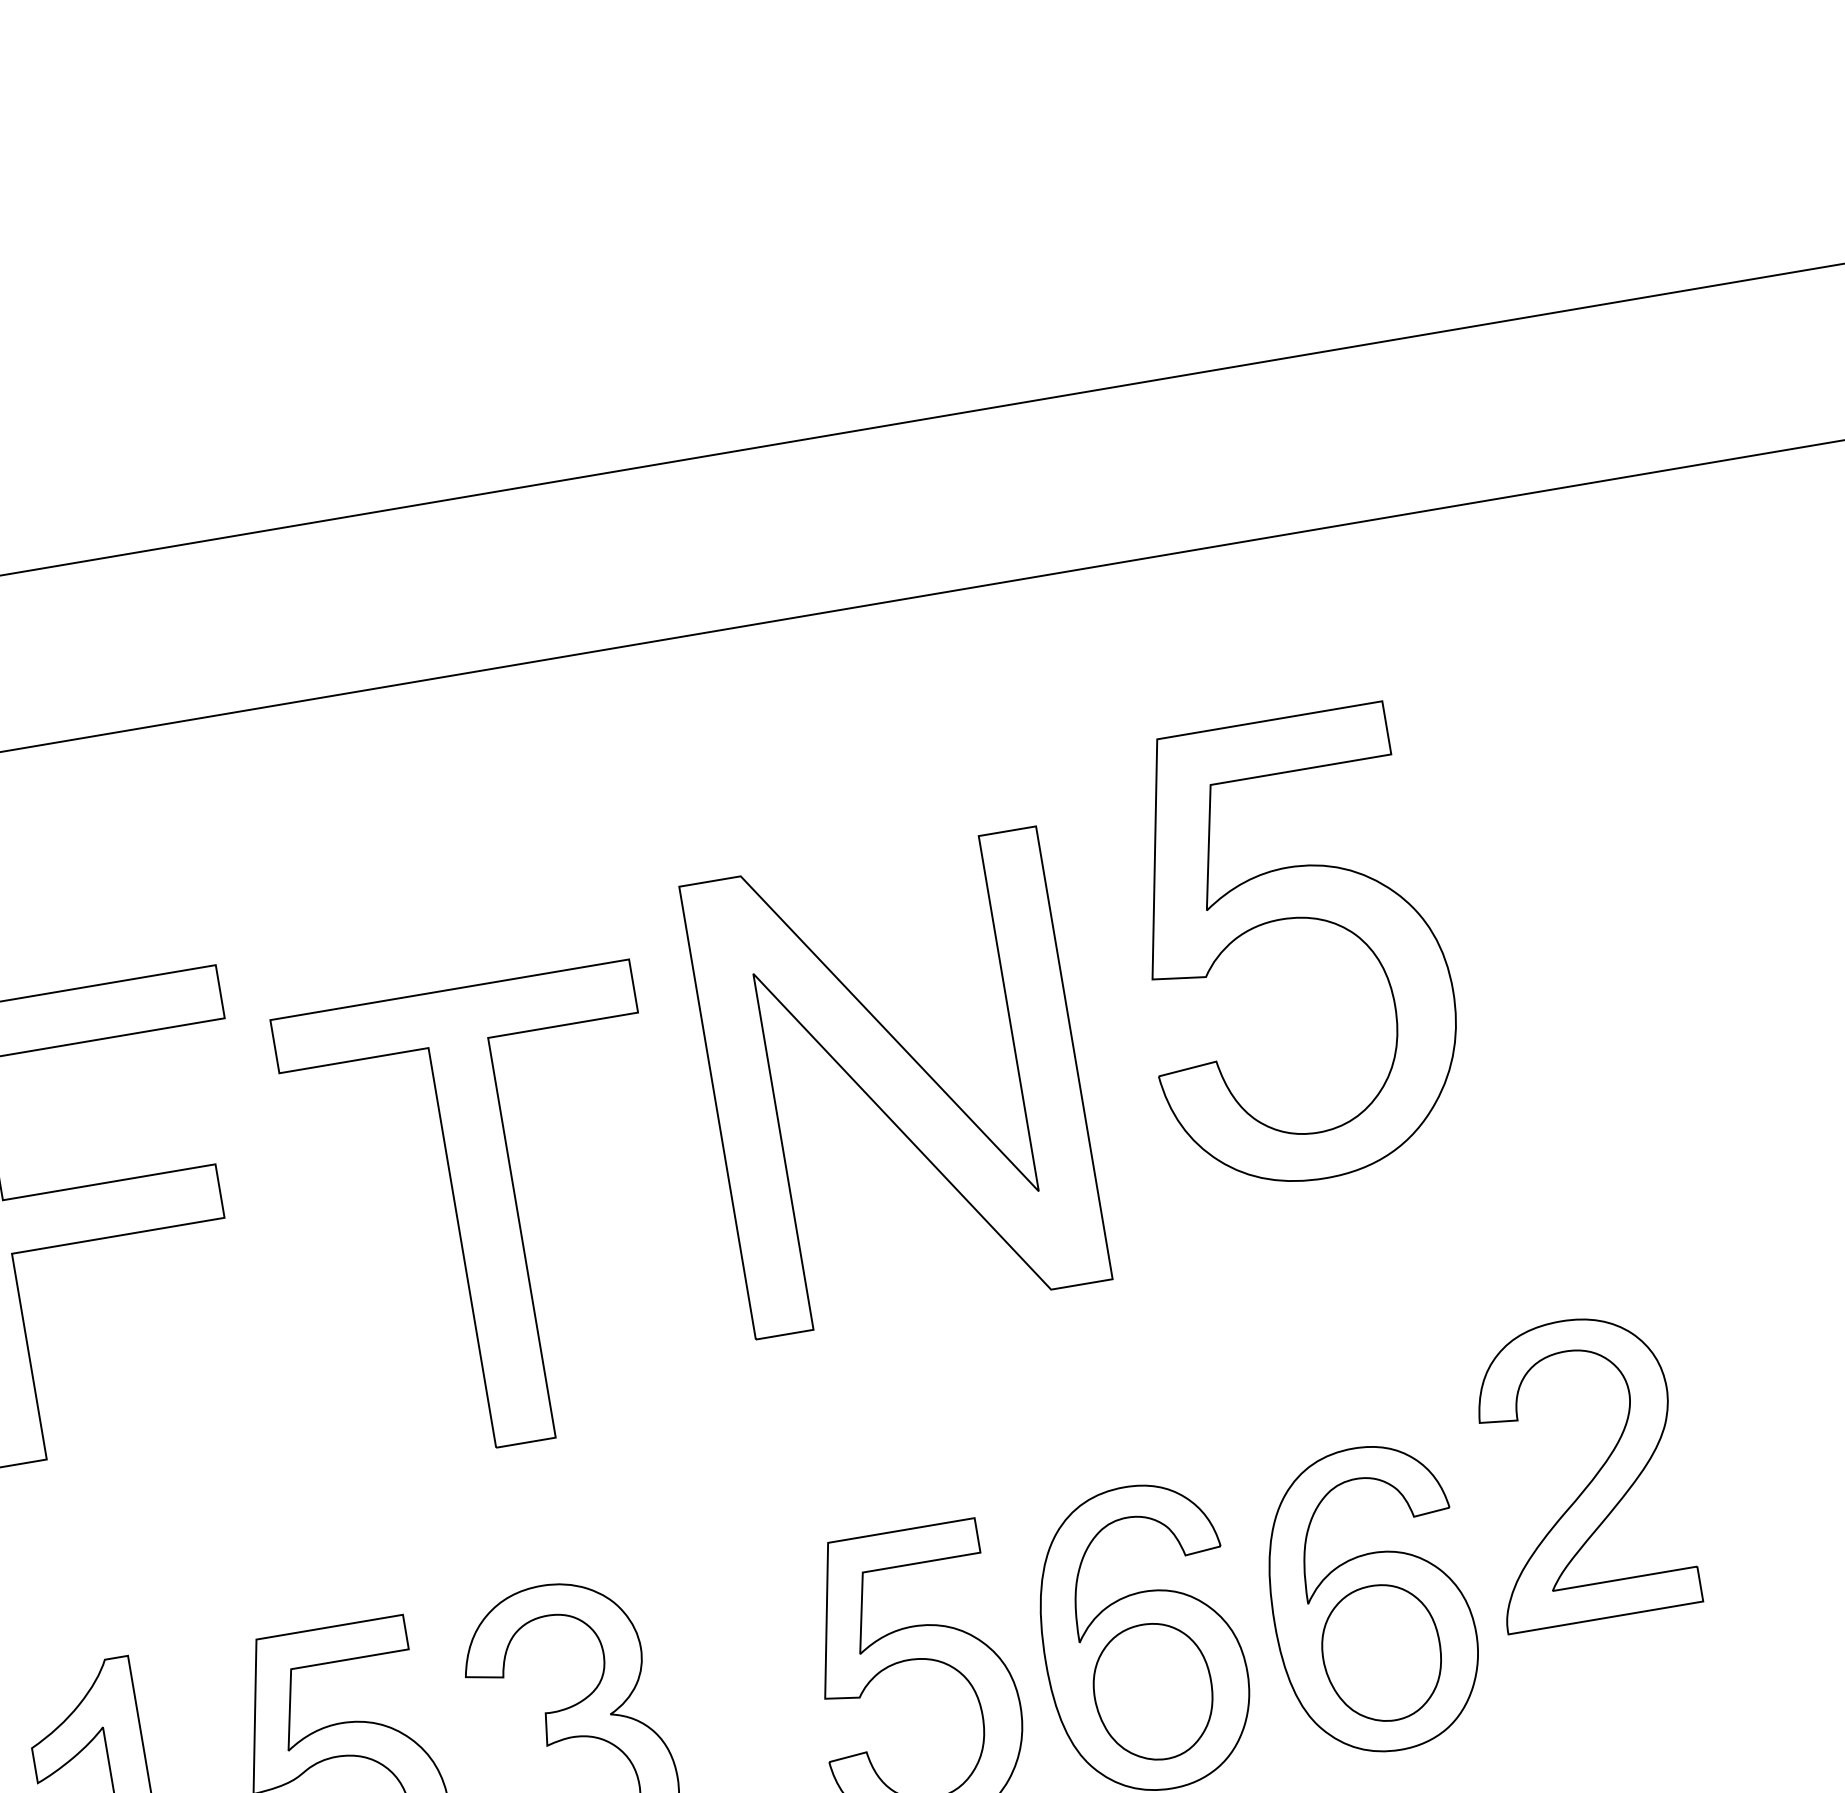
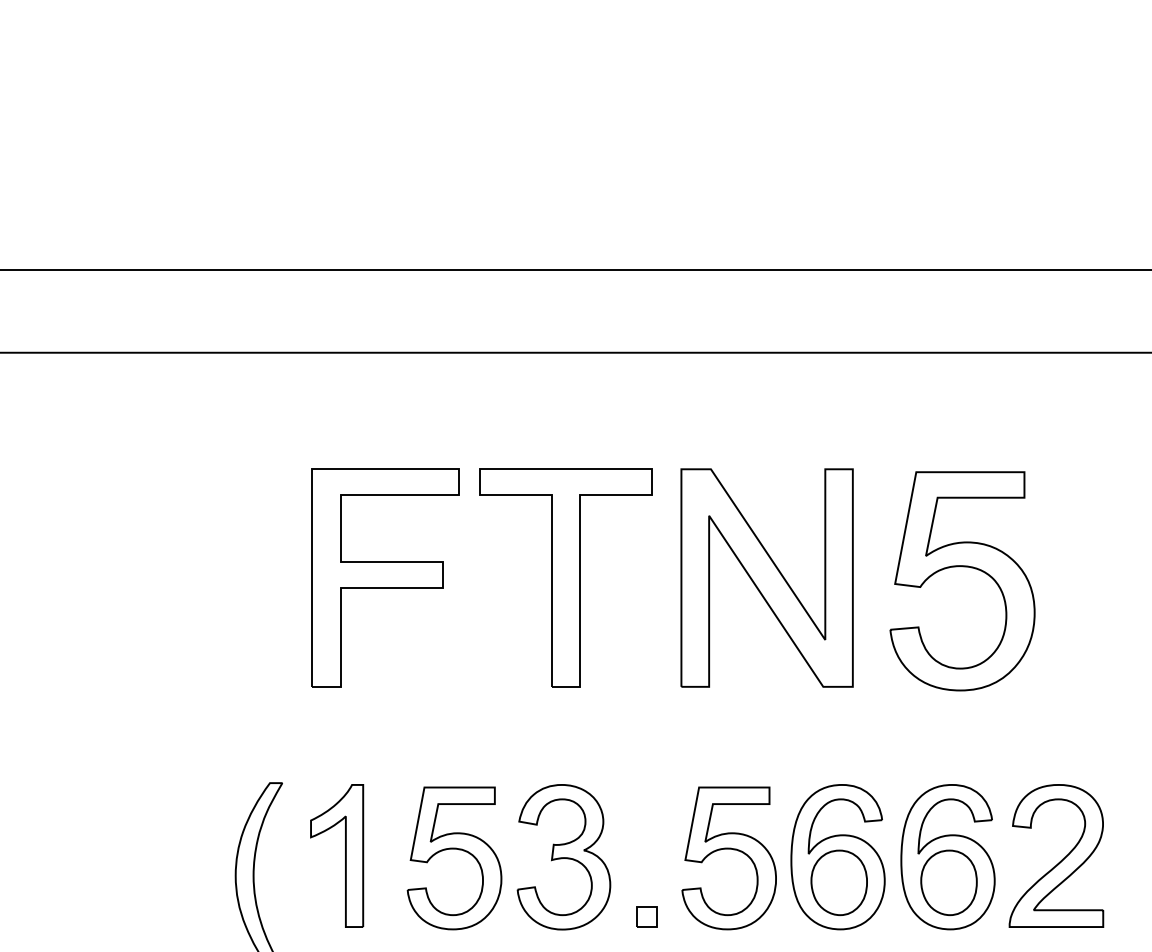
part: (1286, 921) -> (962, 567), moved
part: (486, 1215) -> (565, 577), moved
part: (1592, 1475) -> (1061, 859), moved

